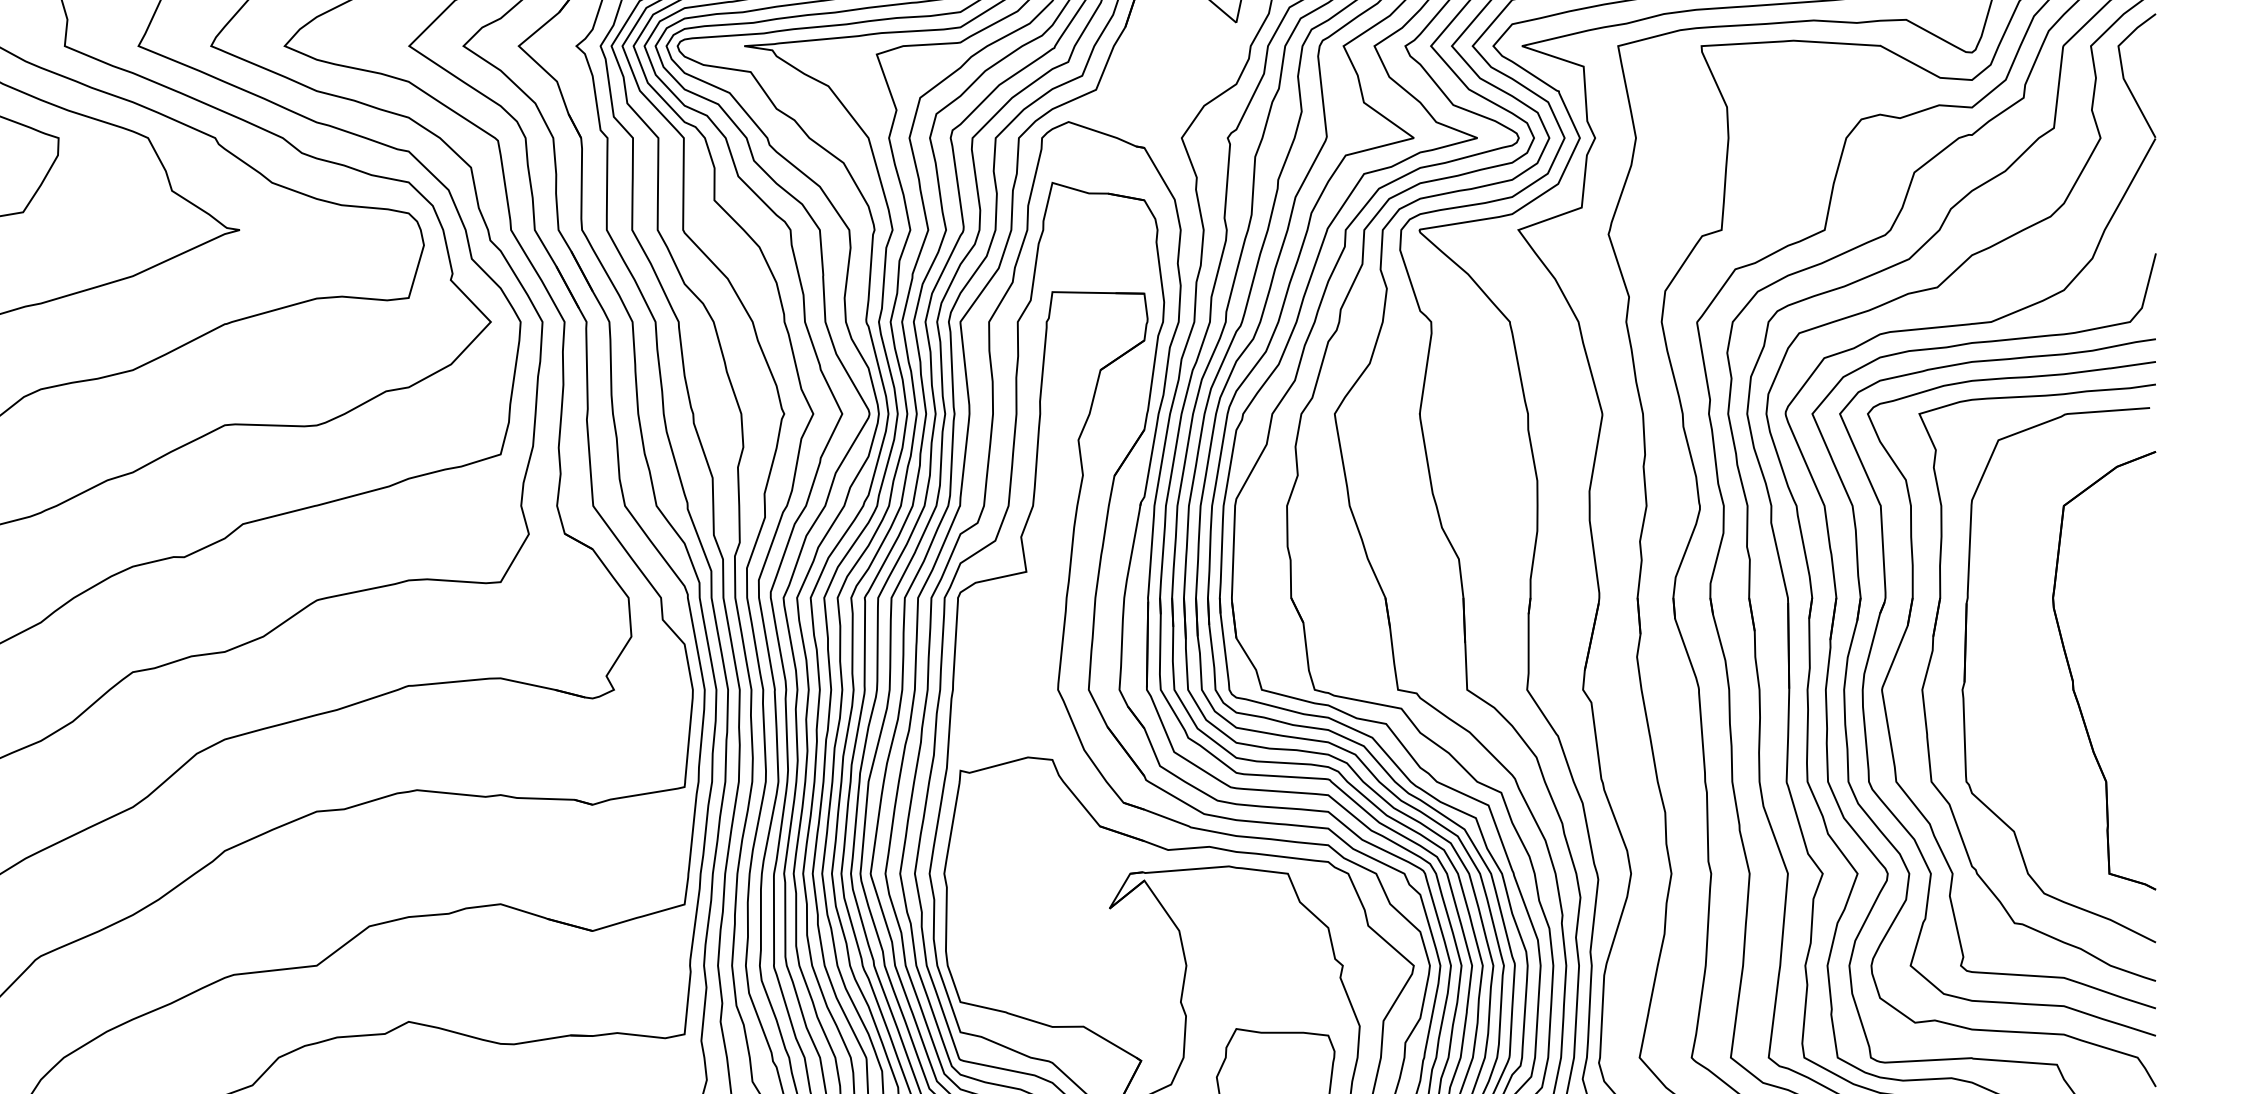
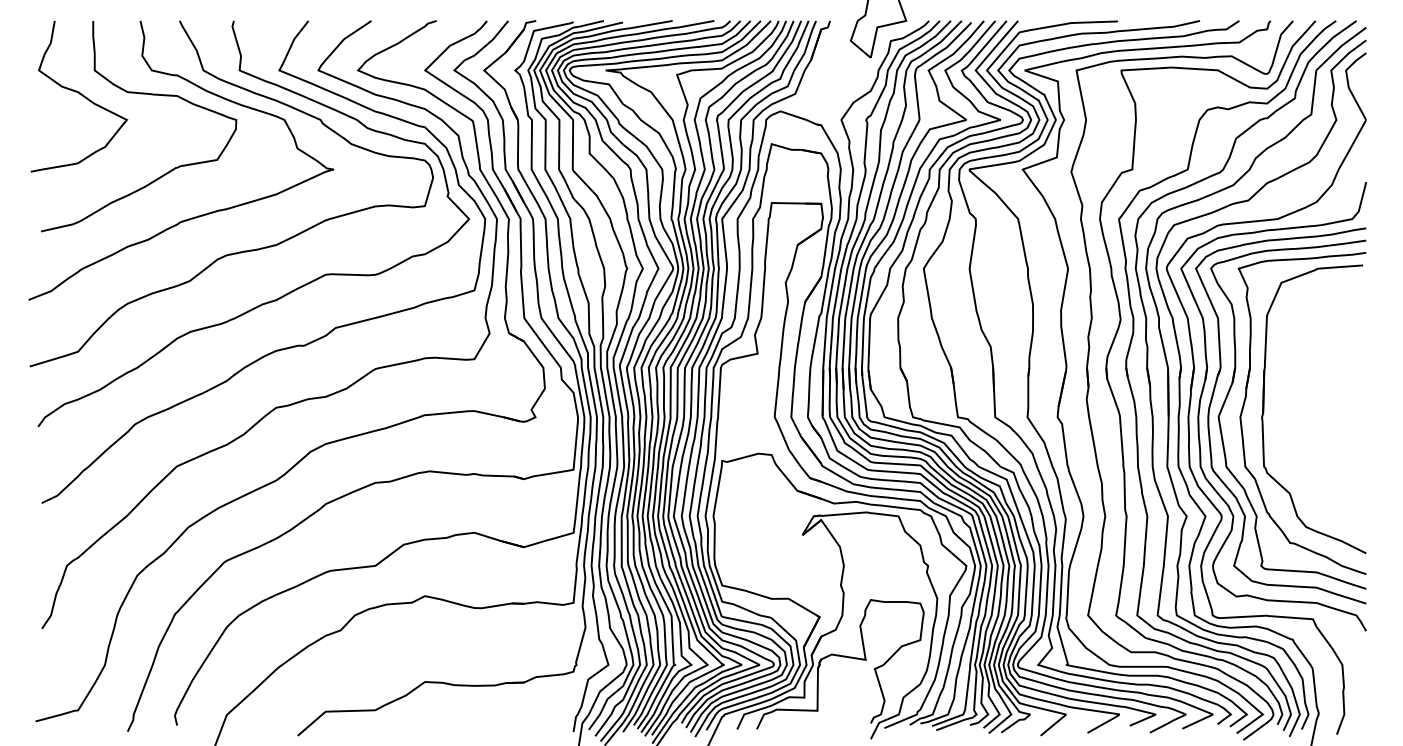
part: (2074, 679) -> (1322, 411), removed

